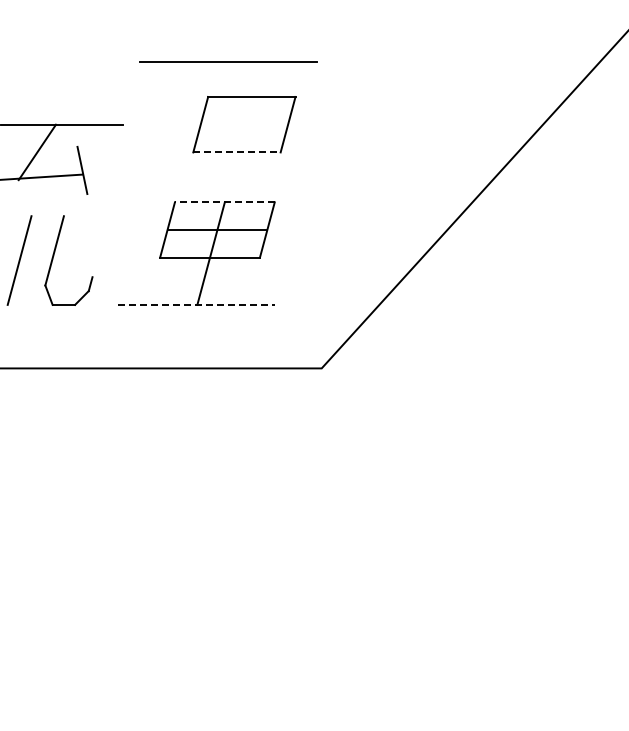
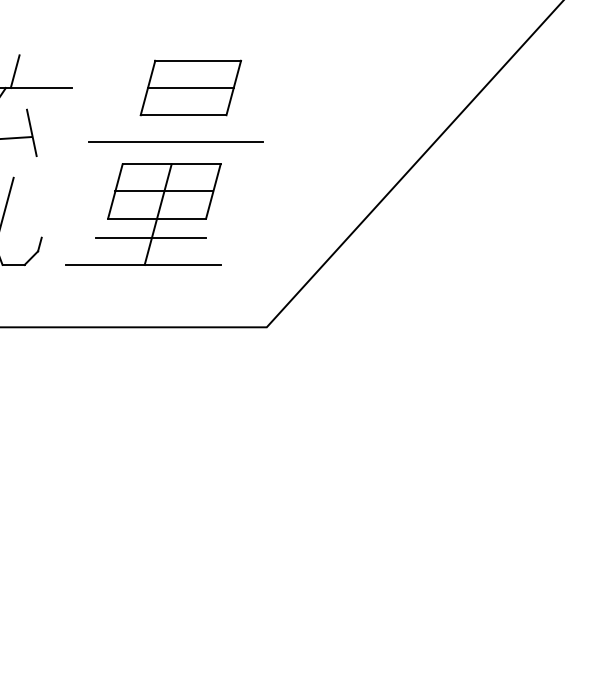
line: (228, 61) -> (176, 141), moved
line: (65, 107) -> (15, 71), added
line: (244, 124) -> (190, 87), added
line: (236, 152) -> (183, 115), dashed -> solid
line: (224, 202) -> (171, 164), dashed -> solid
line: (203, 277) -> (150, 238), added
line: (196, 304) -> (143, 264), dashed -> solid

